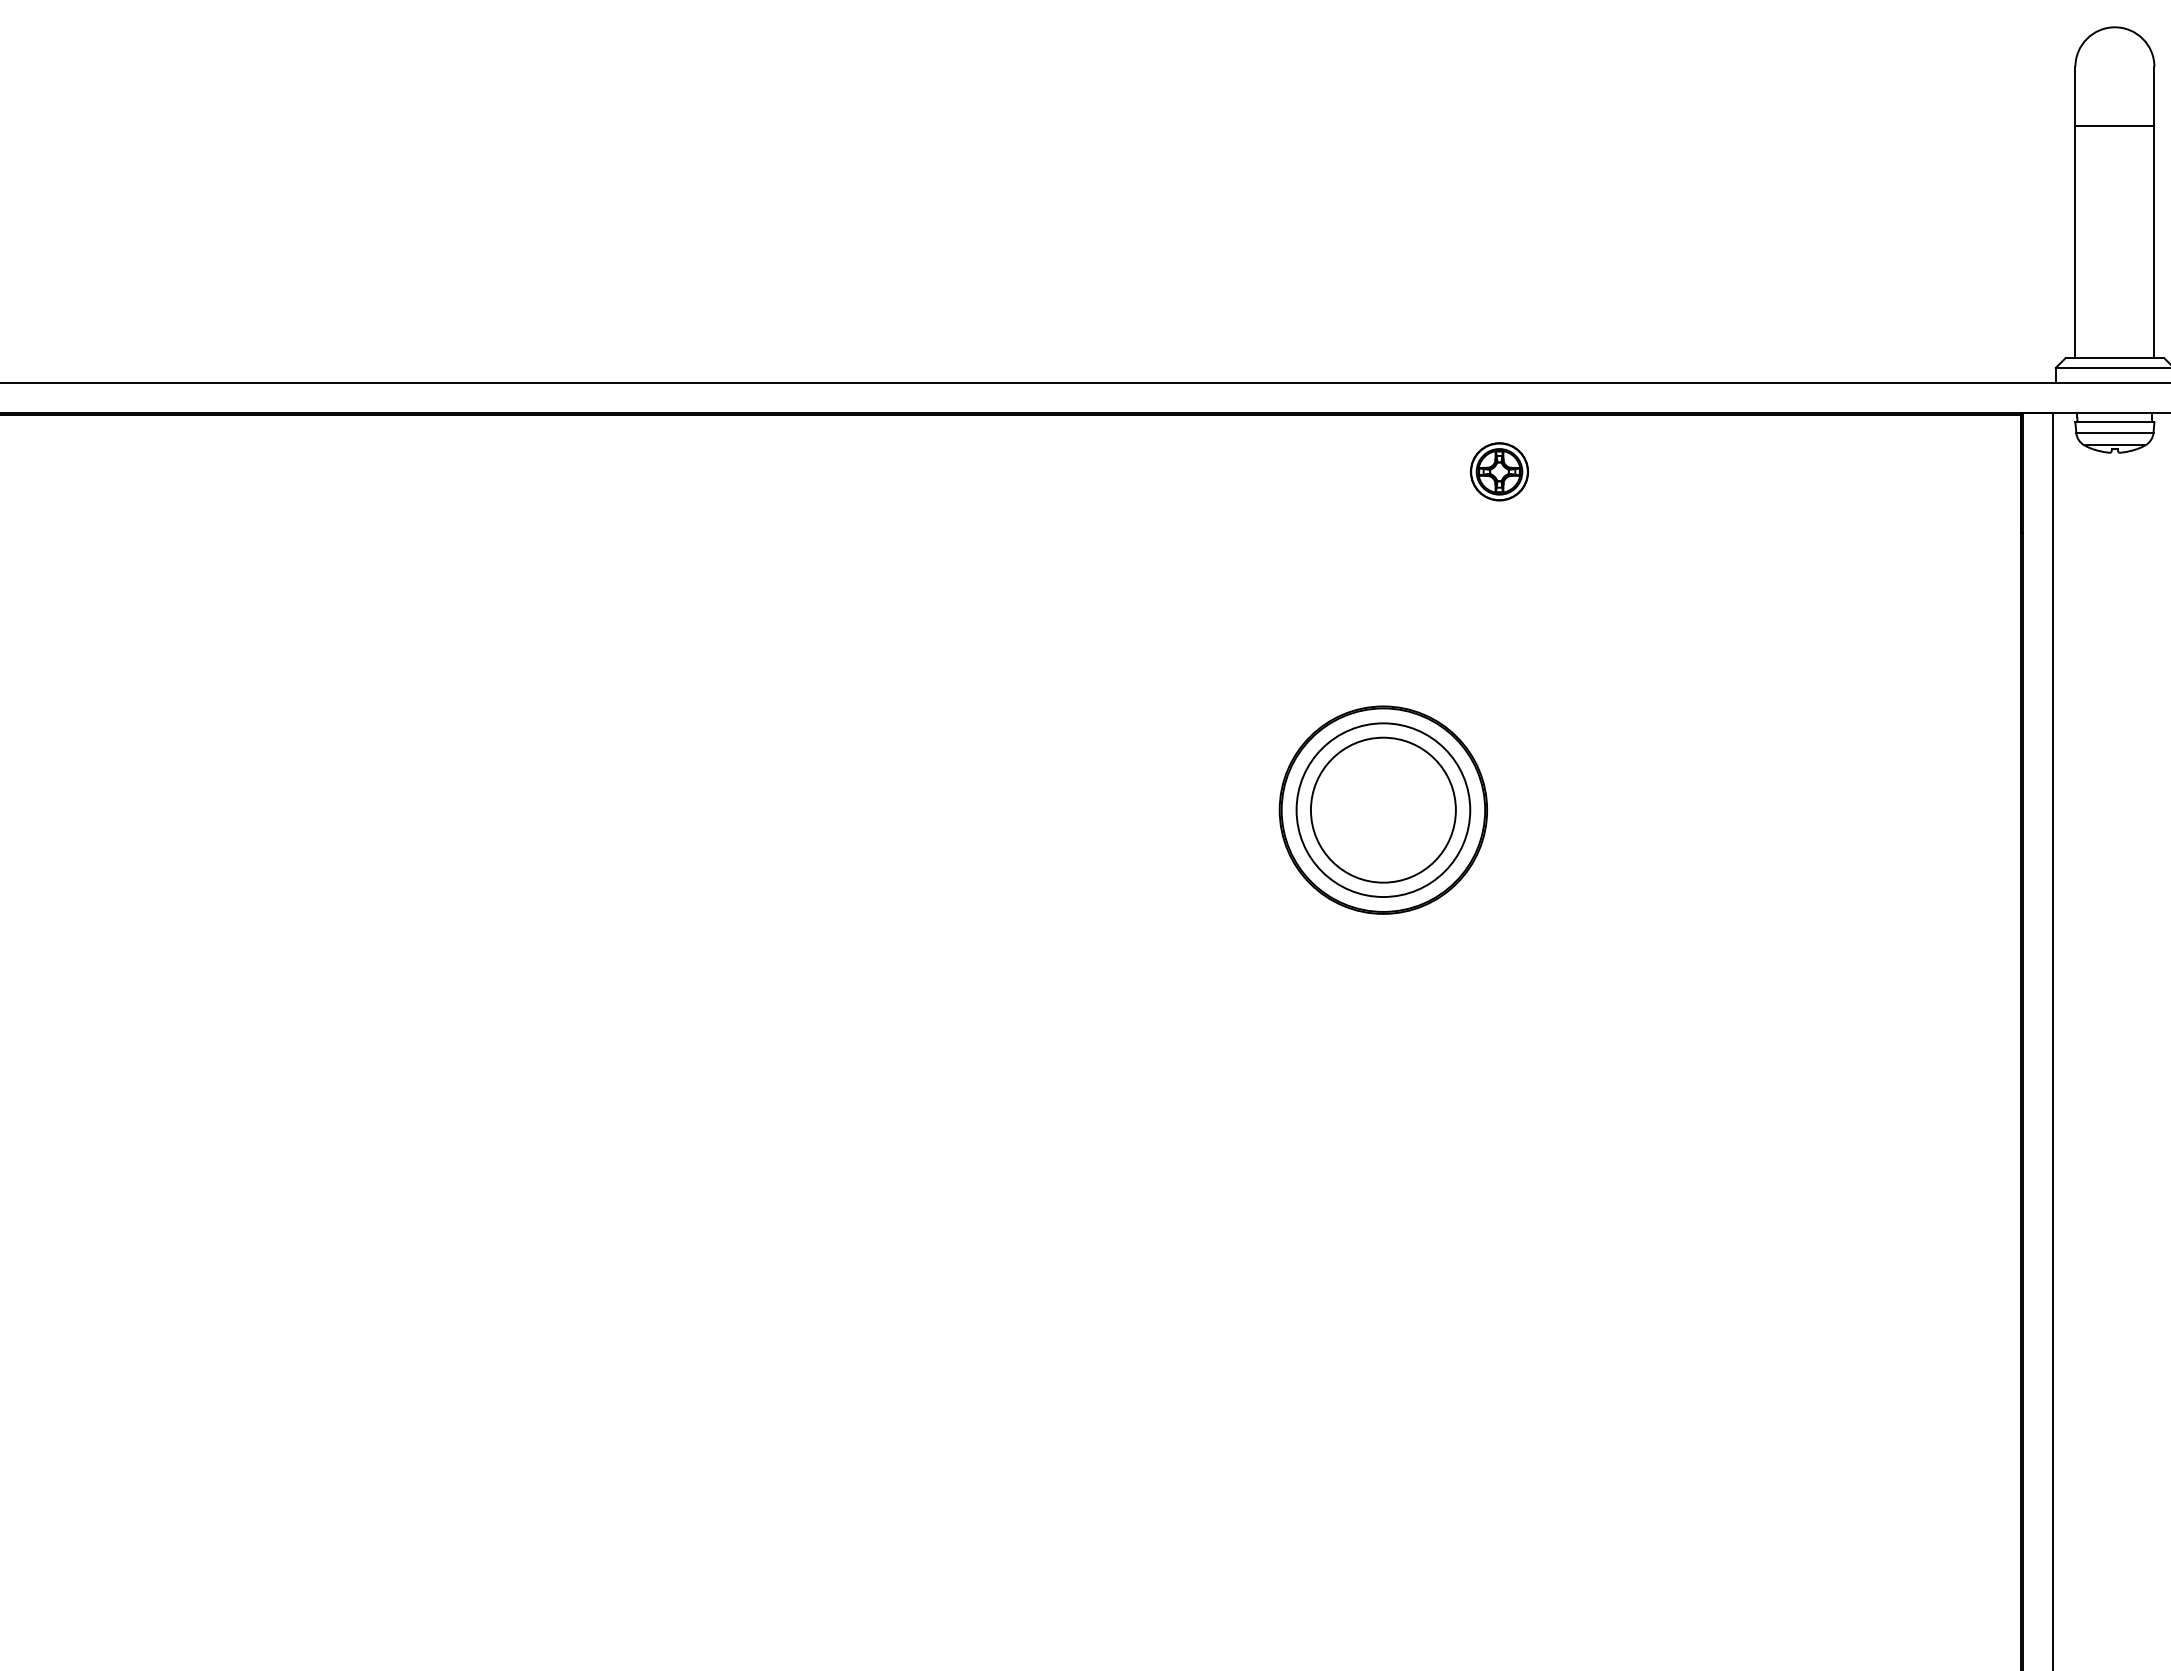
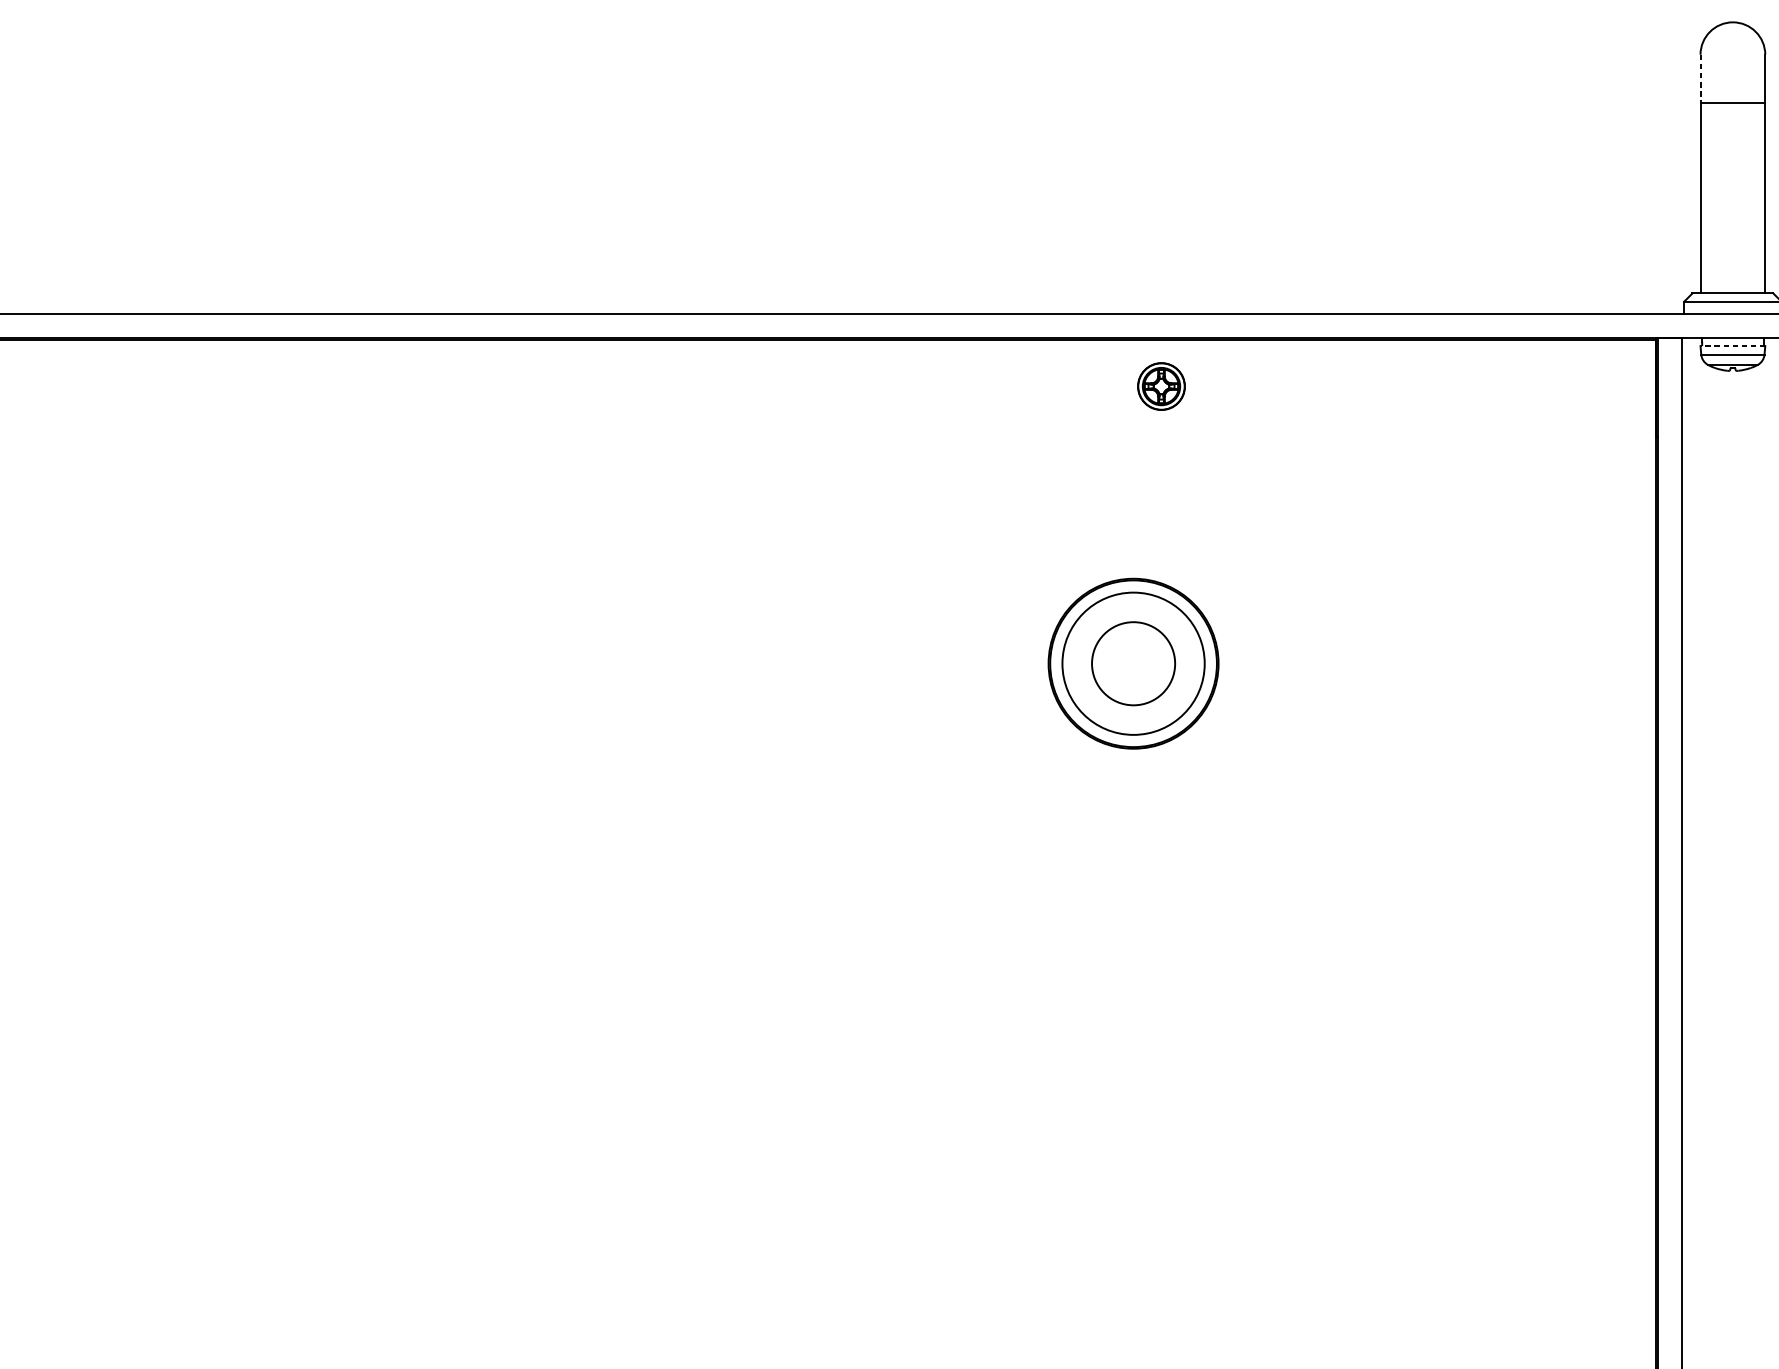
line: (2075, 96) -> (1700, 79), solid -> dashed
line: (2114, 422) -> (1732, 346), solid -> dashed
part: (1499, 471) -> (1161, 386), moved
circle: (1382, 809) -> (1132, 663), size x0.7

